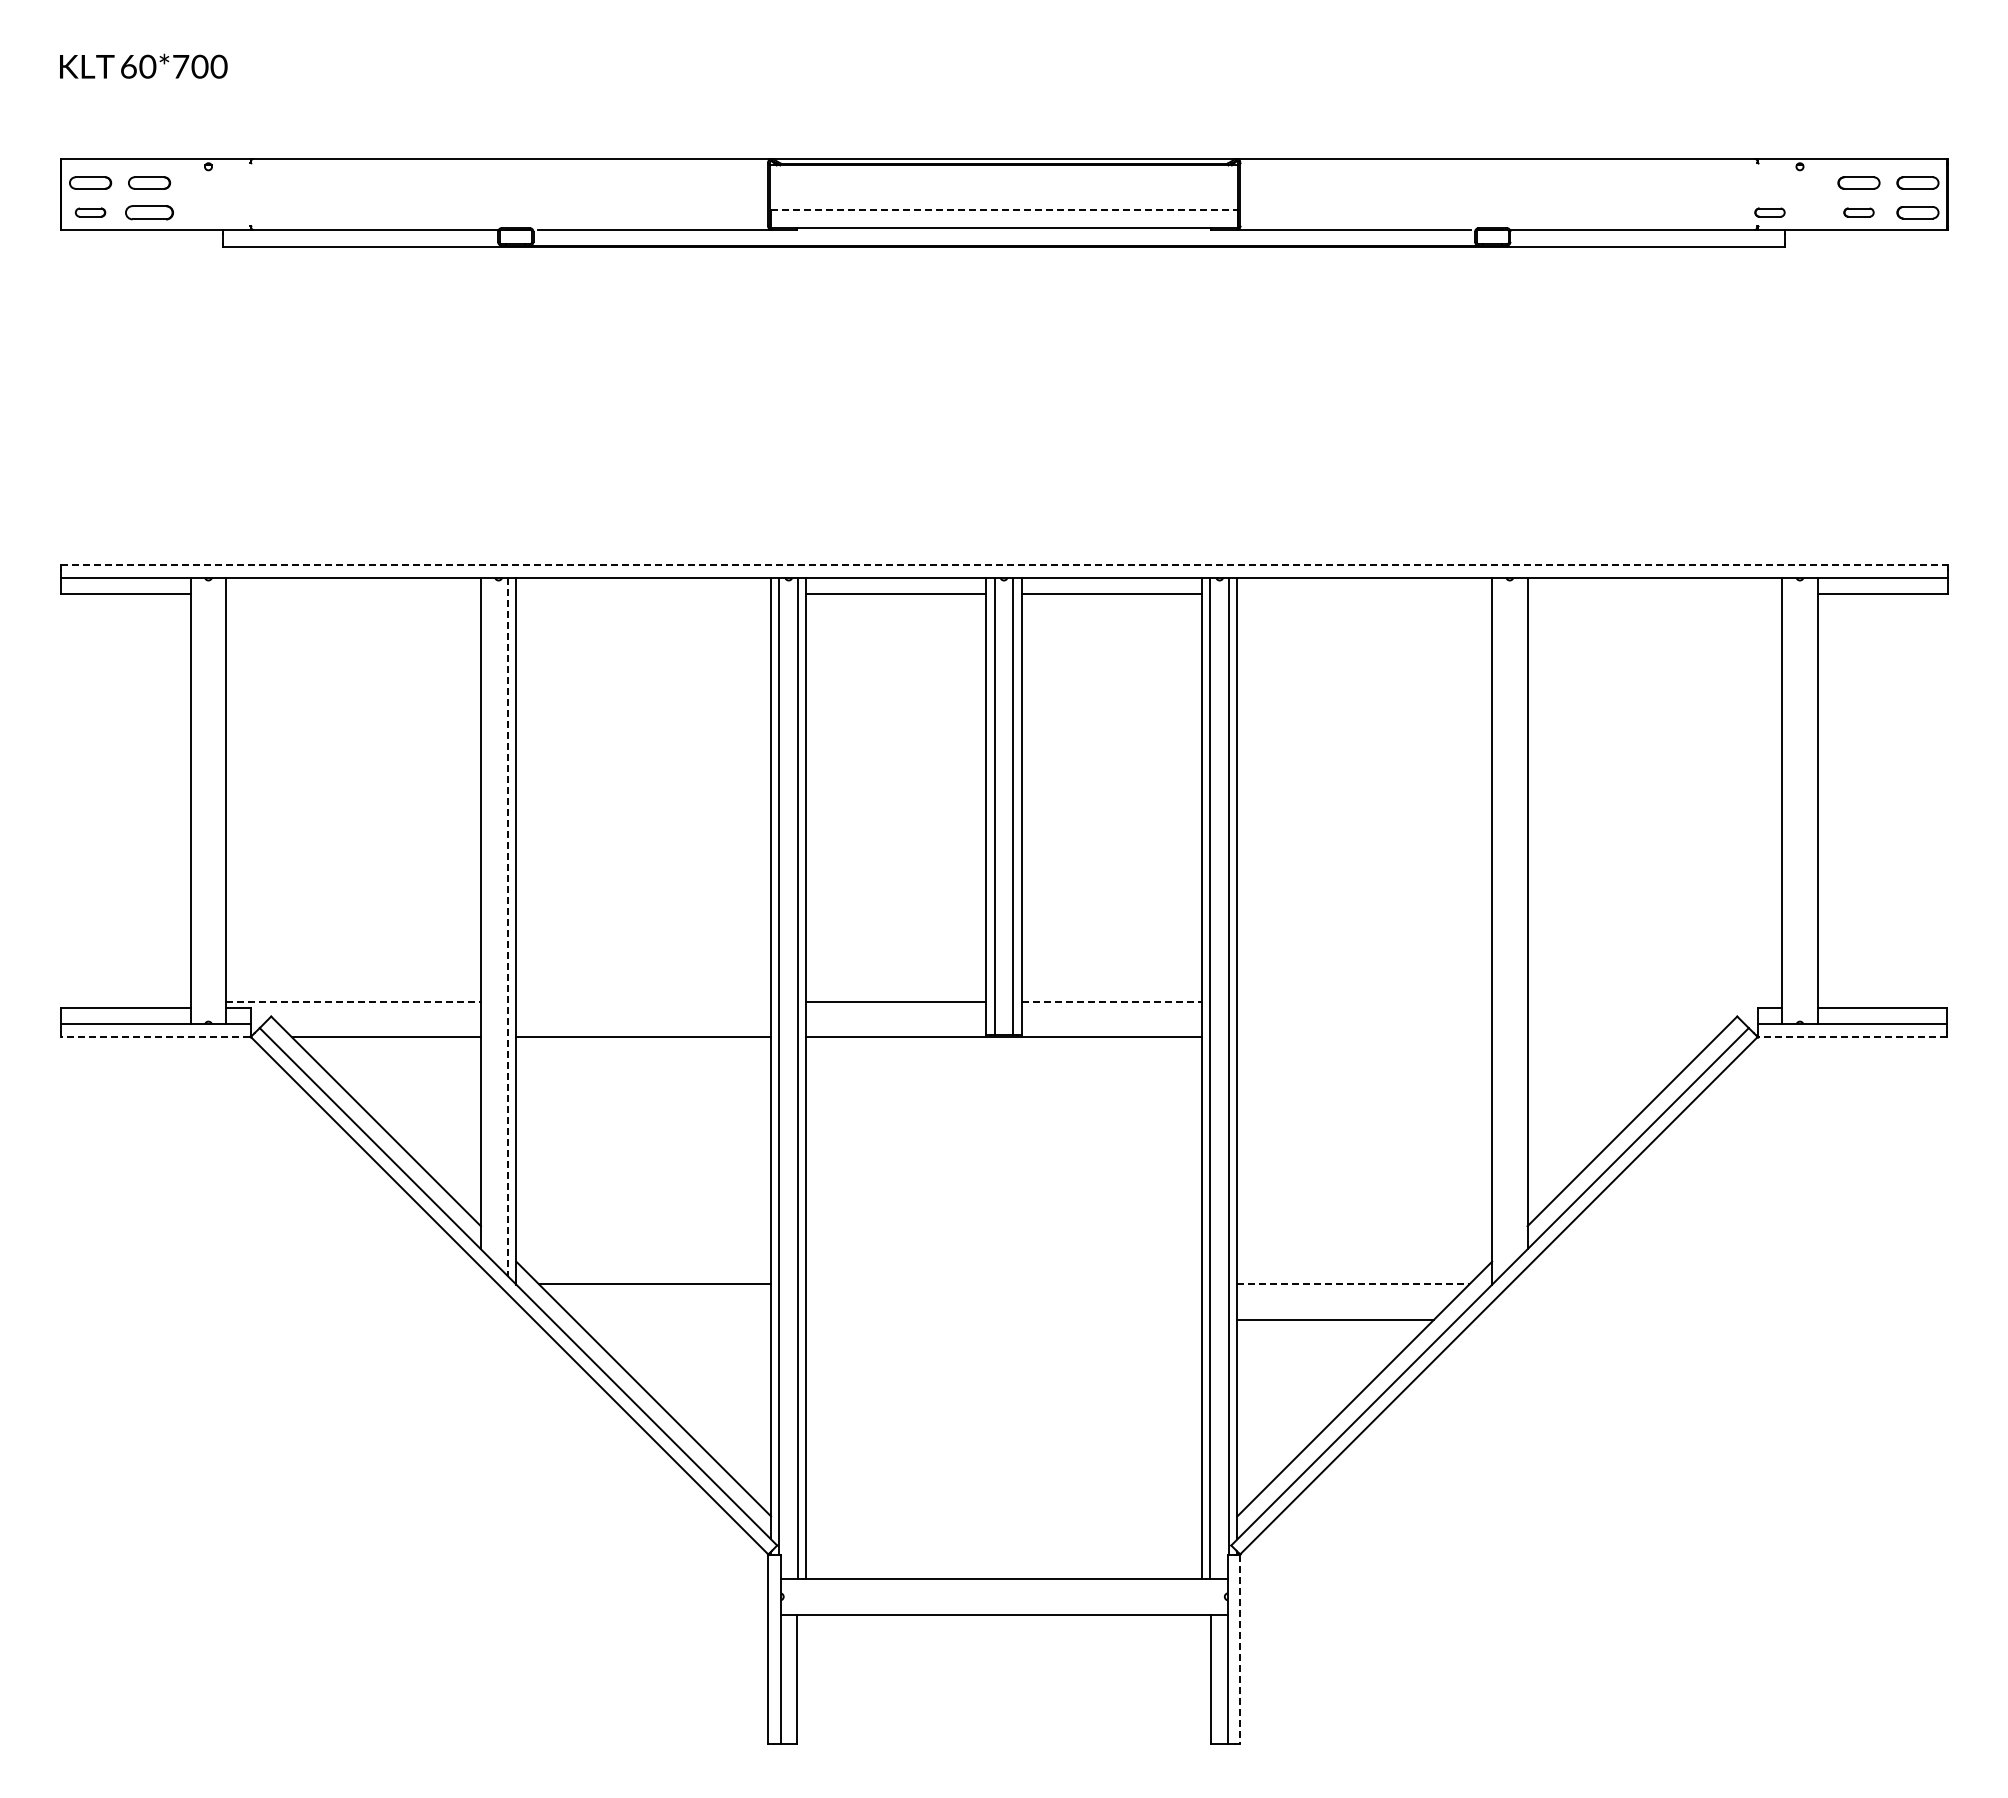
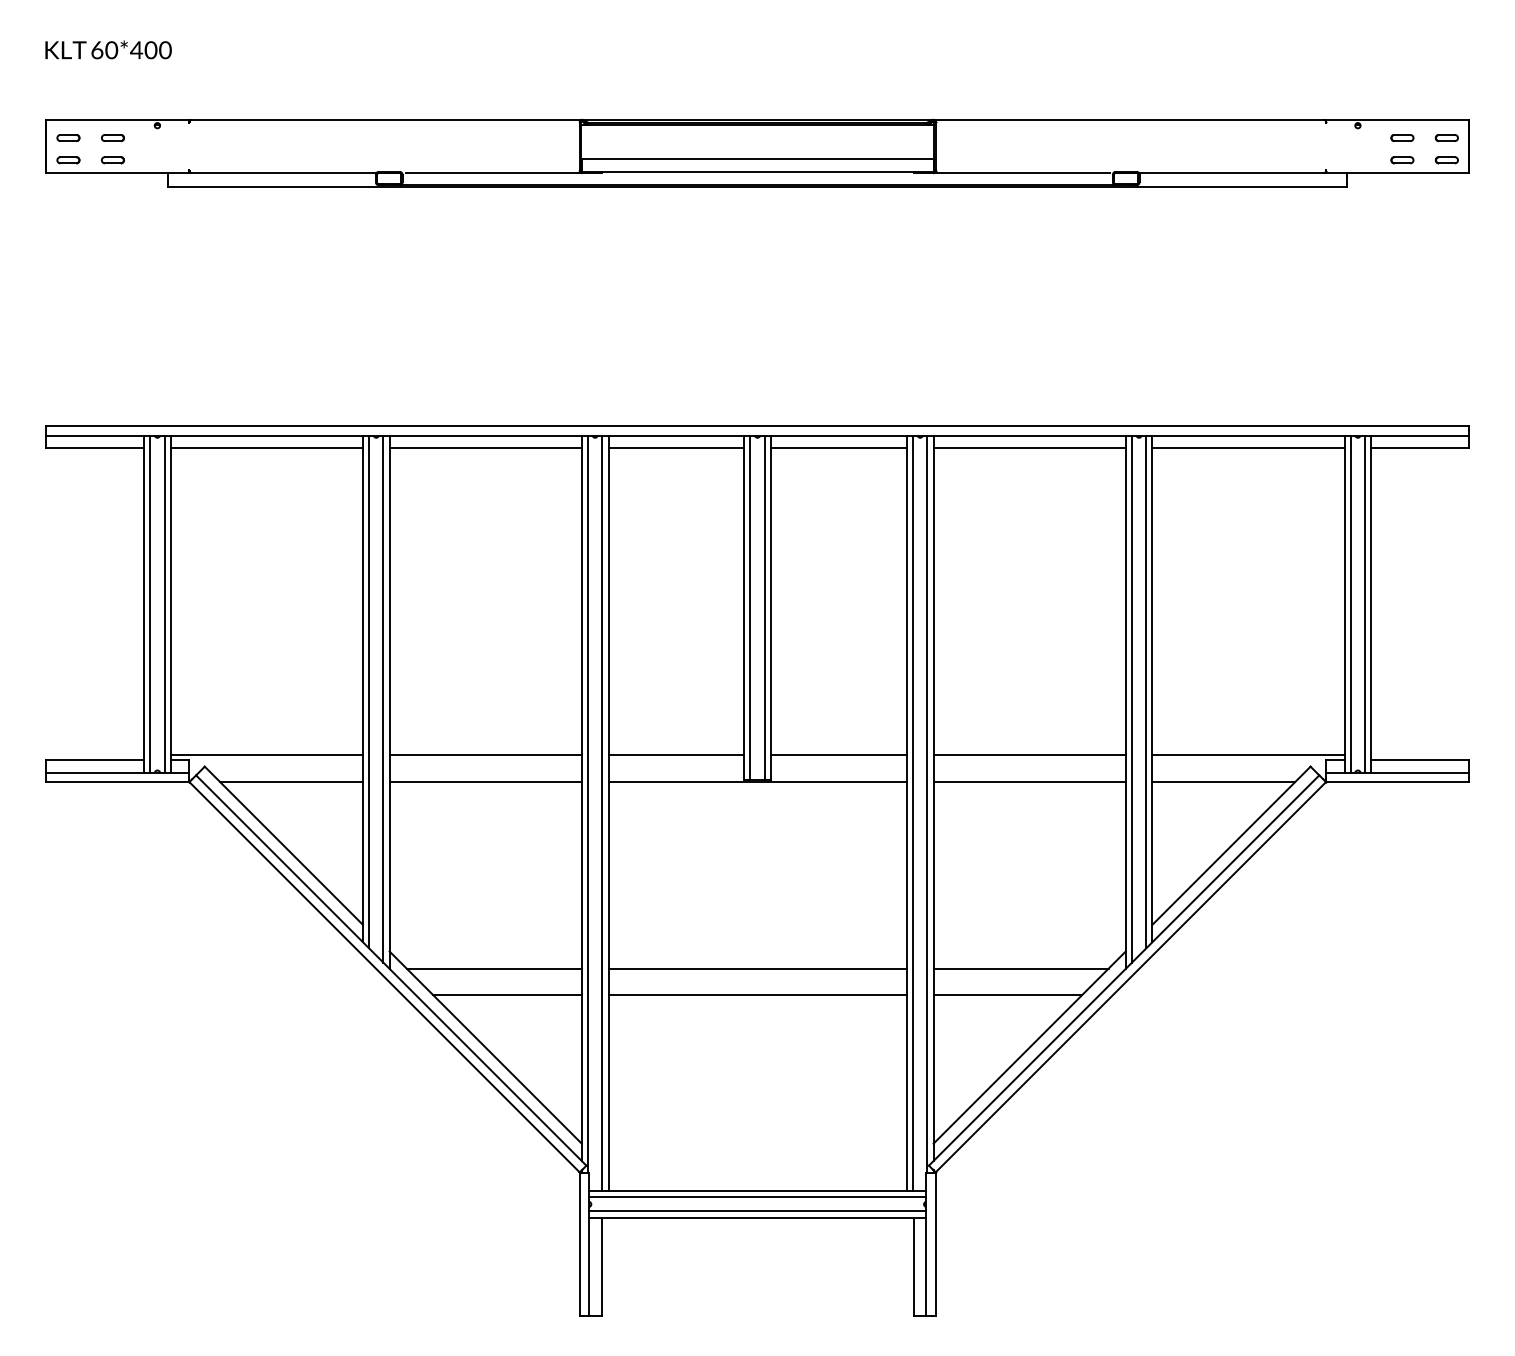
text: (180, 66) -> (136, 50), 60*700 -> 60*400
part: (90, 183) -> (68, 138), size x0.71
part: (149, 183) -> (112, 138), size x0.71
part: (1858, 183) -> (1402, 138), size x0.71
part: (1917, 183) -> (1446, 138), size x0.71
line: (1004, 210) -> (757, 158), dashed -> solid
part: (149, 212) -> (112, 160), size x0.62
part: (1769, 212) -> (1334, 160), removed
part: (1917, 212) -> (1446, 160), size x0.71
line: (1004, 565) -> (757, 426), dashed -> solid
line: (353, 594) -> (266, 448), added
line: (643, 594) -> (485, 448), added
line: (1364, 594) -> (1029, 448), added
line: (1654, 594) -> (1248, 448), added
line: (199, 800) -> (150, 603), added
line: (217, 800) -> (164, 603), added
line: (1790, 800) -> (1350, 603), added
line: (1809, 800) -> (1365, 603), added
line: (489, 917) -> (369, 691), added
line: (1519, 917) -> (1146, 691), added
line: (1500, 926) -> (1132, 698), added
line: (508, 927) -> (383, 699), dashed -> solid
line: (354, 1001) -> (267, 755), dashed -> solid
line: (643, 1001) -> (485, 755), added
line: (1112, 1001) -> (839, 755), dashed -> solid
line: (1364, 1001) -> (1029, 755), added
line: (1654, 1001) -> (1248, 755), added
line: (155, 1036) -> (117, 781), dashed -> solid
line: (1364, 1036) -> (1029, 781), added
line: (1621, 1036) -> (1223, 781), added
line: (1852, 1036) -> (1397, 781), dashed -> solid
line: (1004, 1284) -> (757, 968), added
line: (1354, 1284) -> (1021, 968), dashed -> solid
line: (672, 1319) -> (507, 995), added
line: (1004, 1319) -> (757, 995), added
line: (1003, 1587) -> (757, 1197), added
line: (1003, 1606) -> (757, 1211), added
line: (1240, 1649) -> (935, 1244), dashed -> solid

